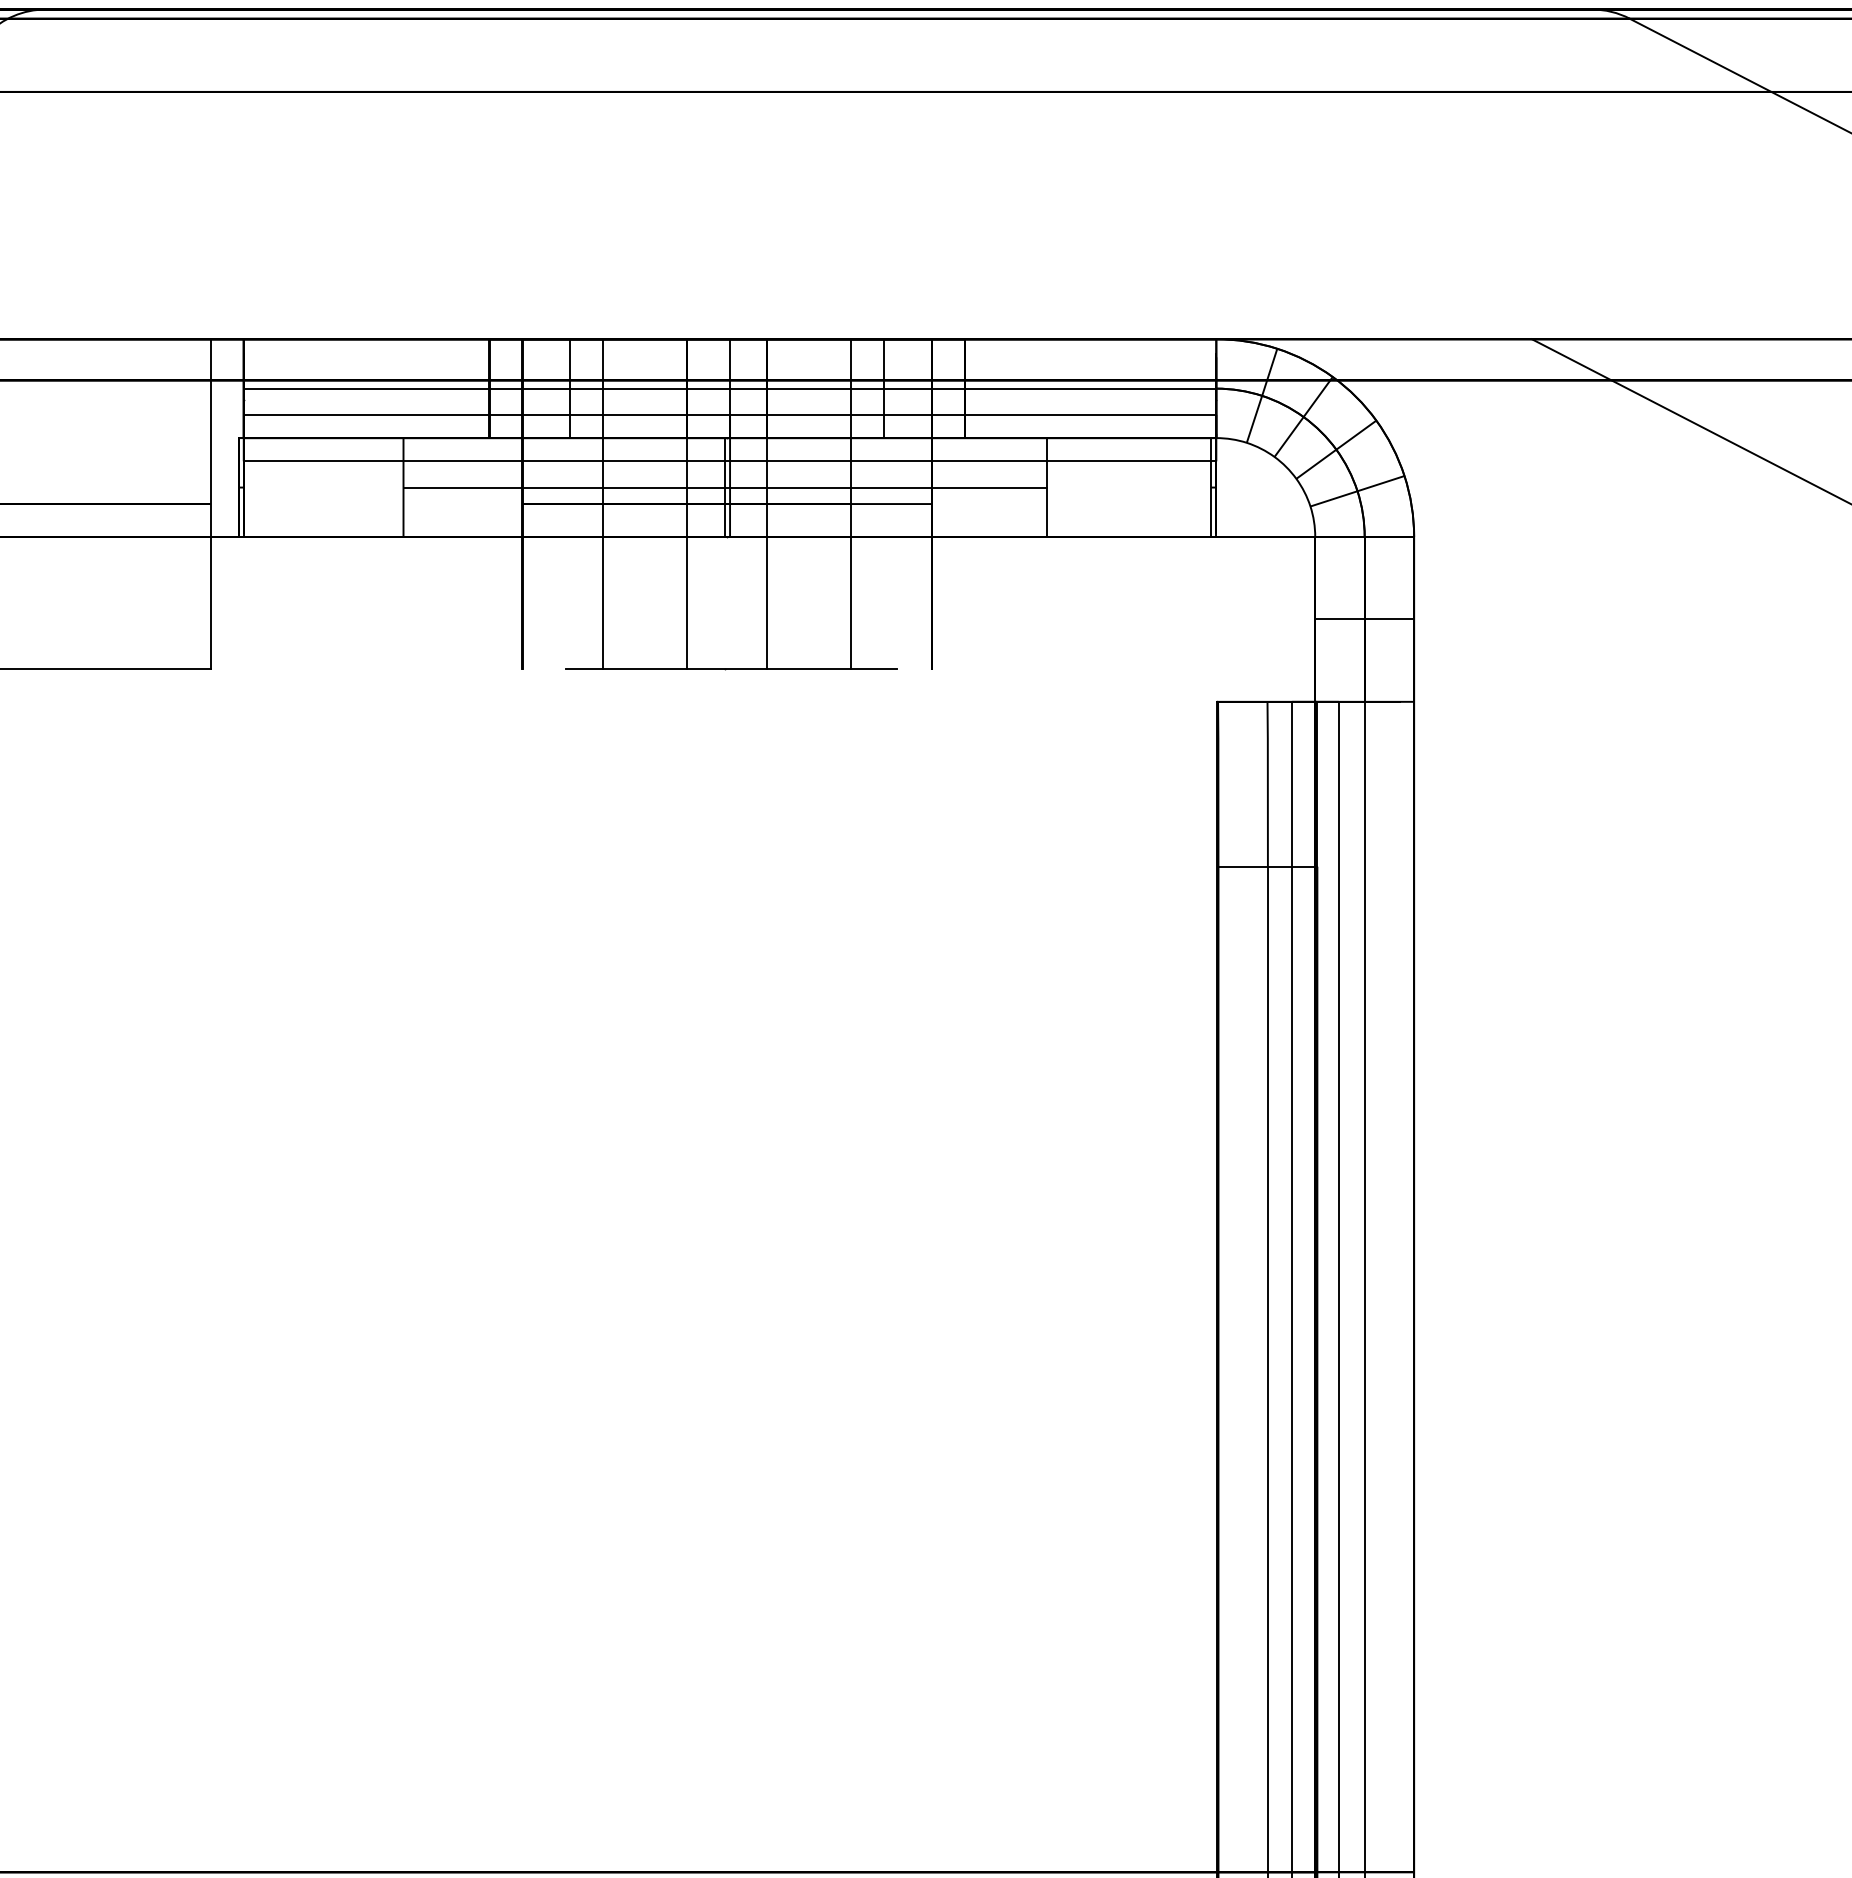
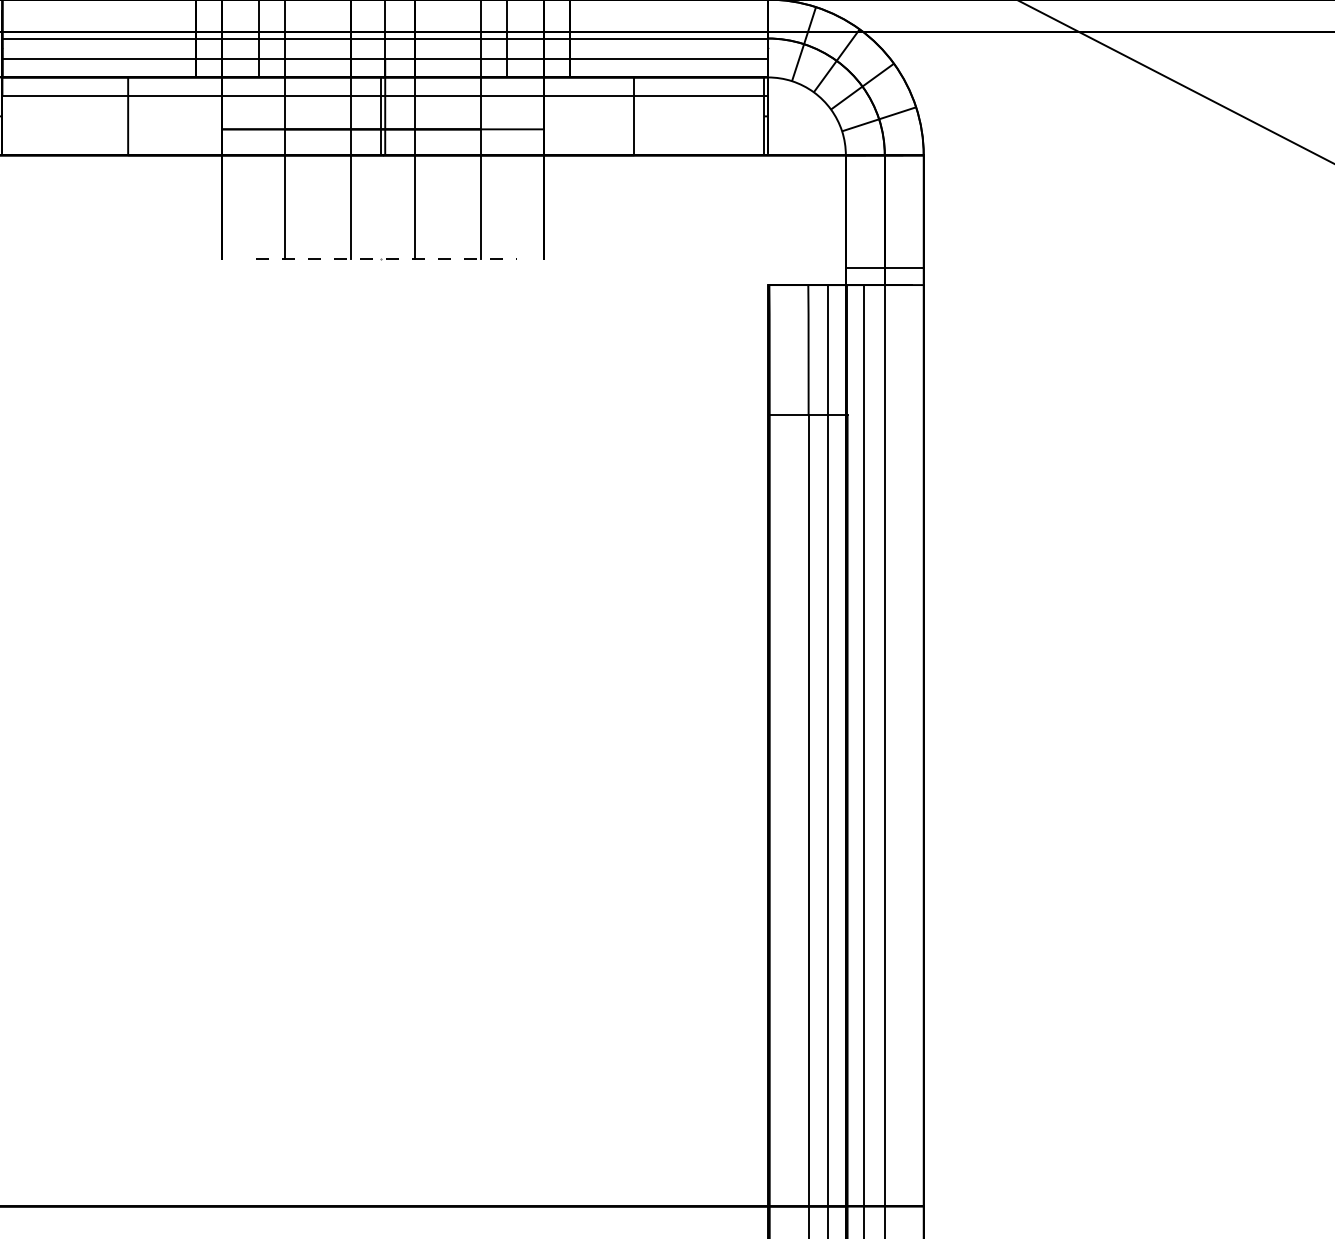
line: (724, 487) -> (380, 116), removed
line: (1364, 619) -> (884, 268), moved
line: (732, 668) -> (387, 258), solid -> dashed

